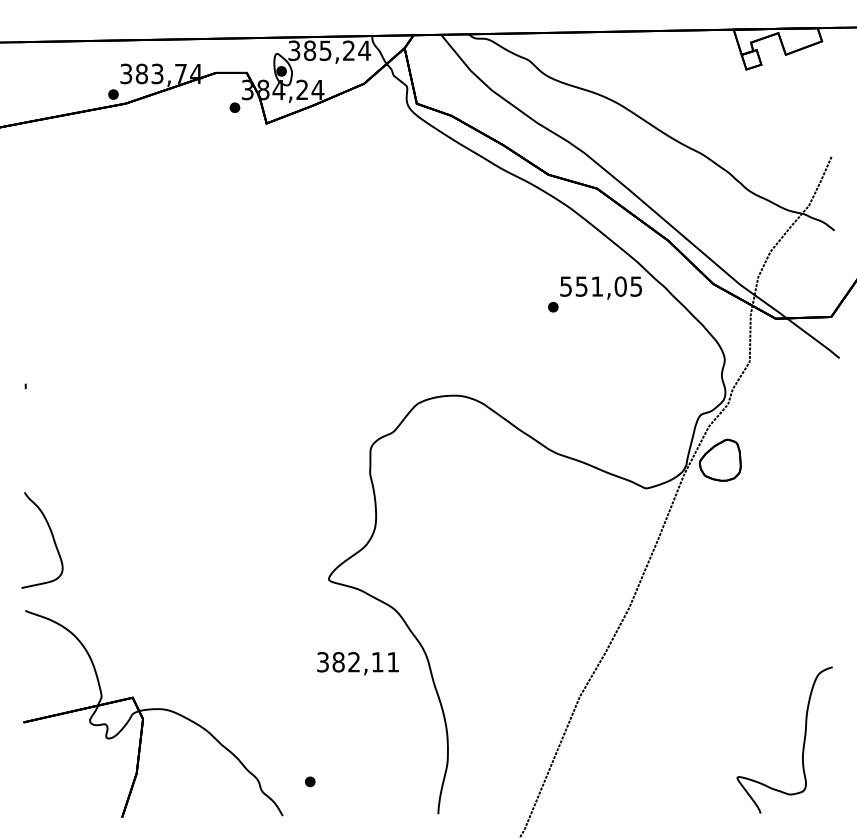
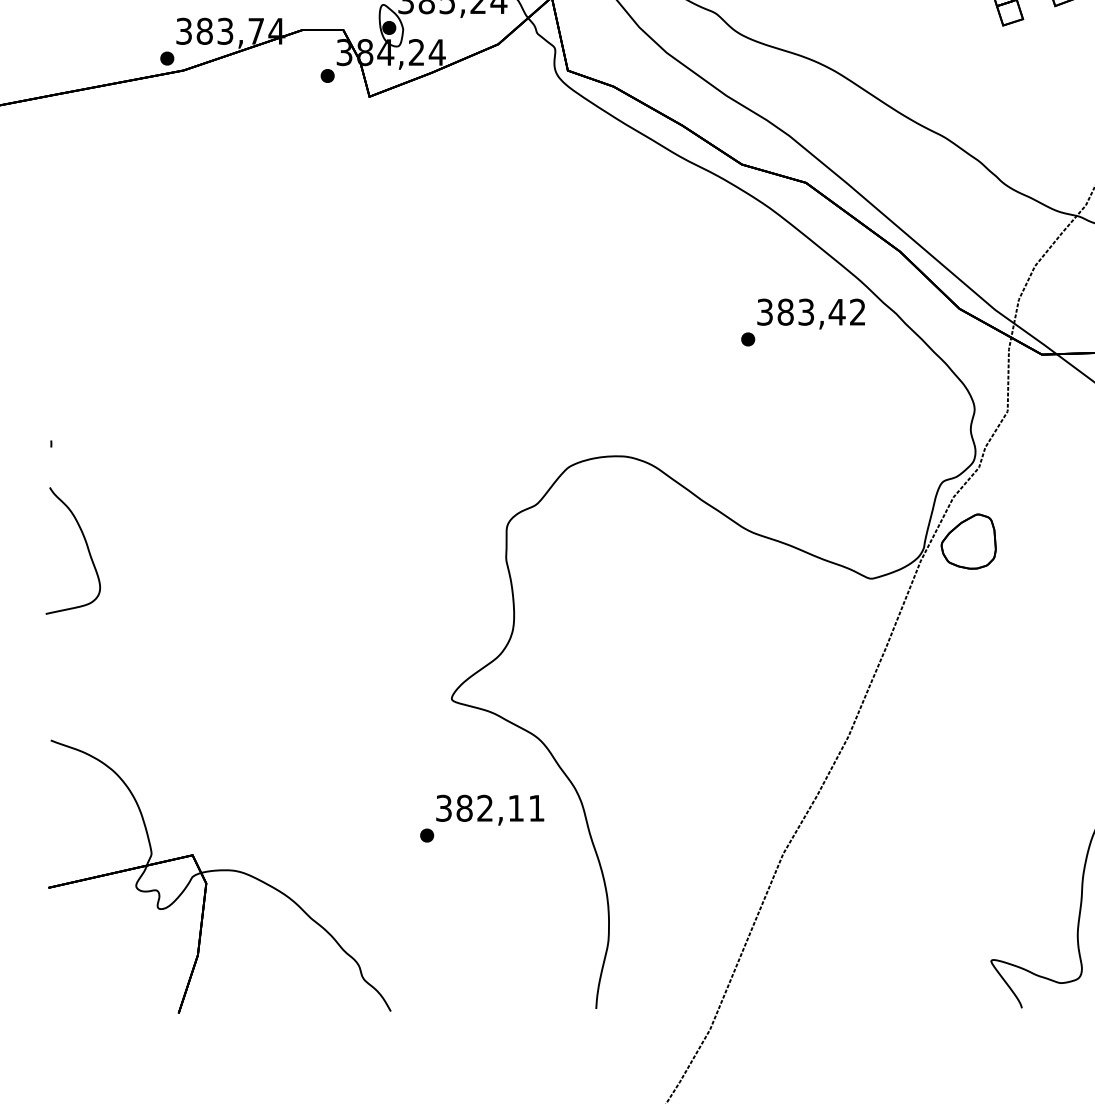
text: (600, 286) -> (810, 312), 551,05 -> 383,42
curve: (52, 538) -> (86, 548), moved
part: (310, 781) -> (427, 835), moved

